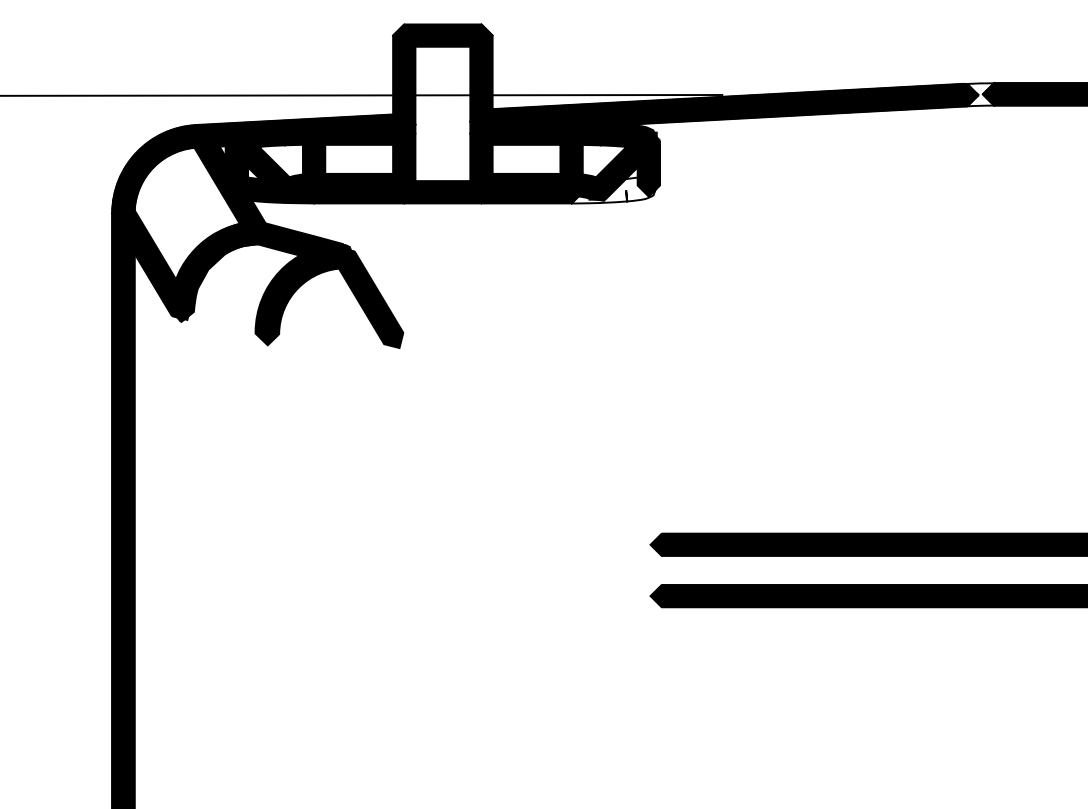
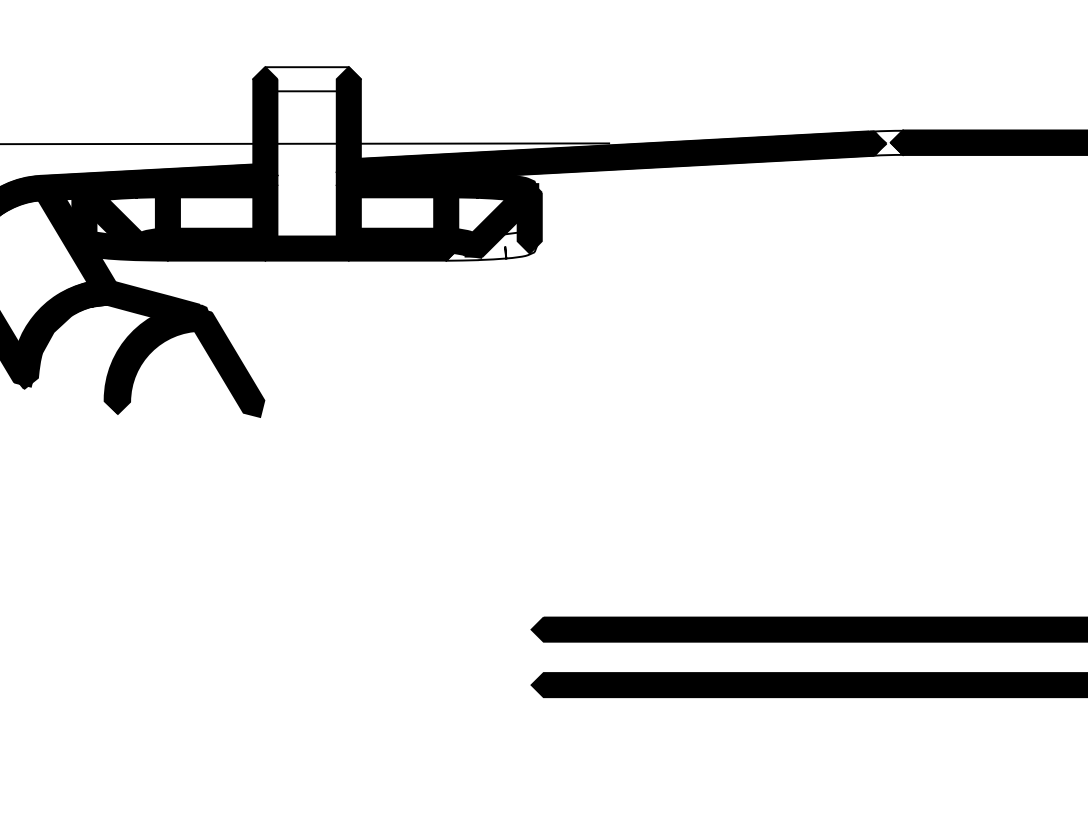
fill: (442, 35) -> (306, 79), removed

